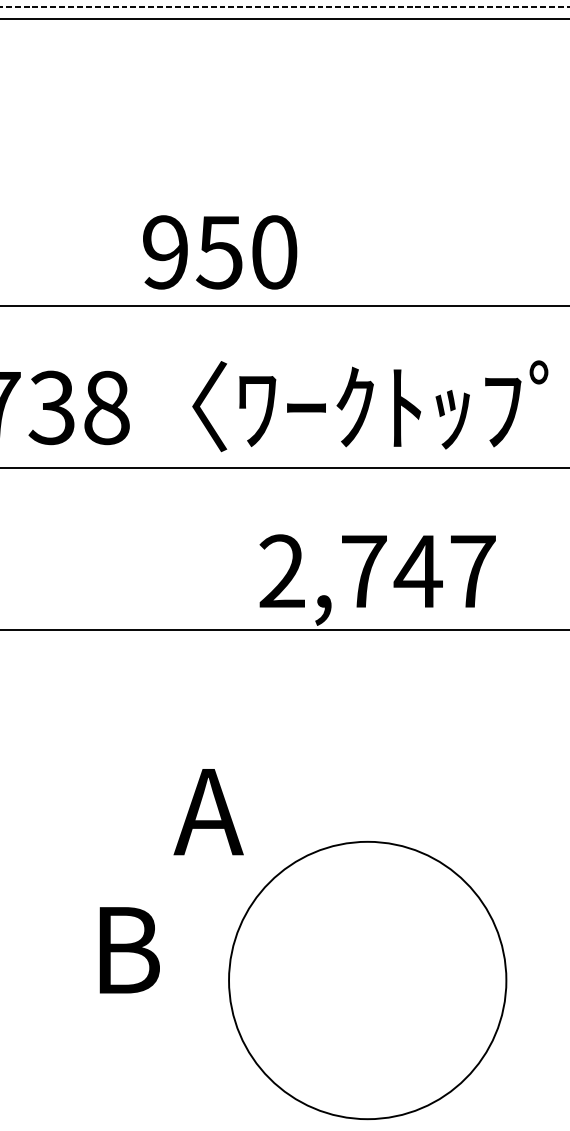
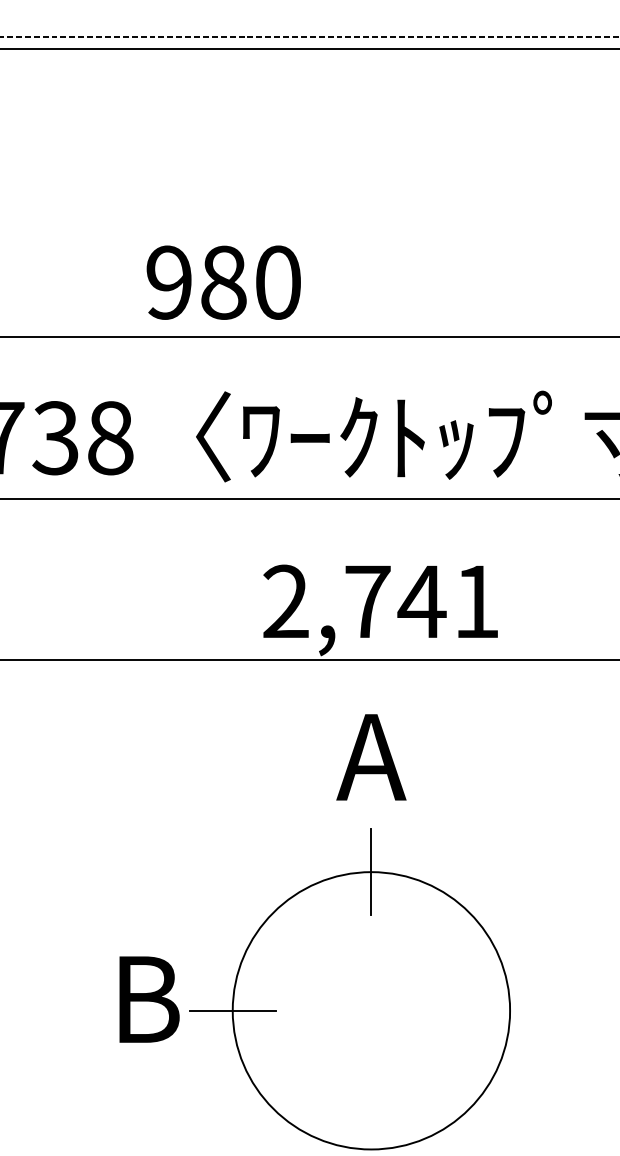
text: (218, 252) -> (222, 282), 950 -> 980
text: (472, 571) -> (476, 601), 2,747 -> 2,741
text: (208, 812) -> (371, 757), moved
line: (367, 842) -> (371, 872), added
text: (129, 950) -> (149, 999), moved
line: (228, 980) -> (232, 1010), added

